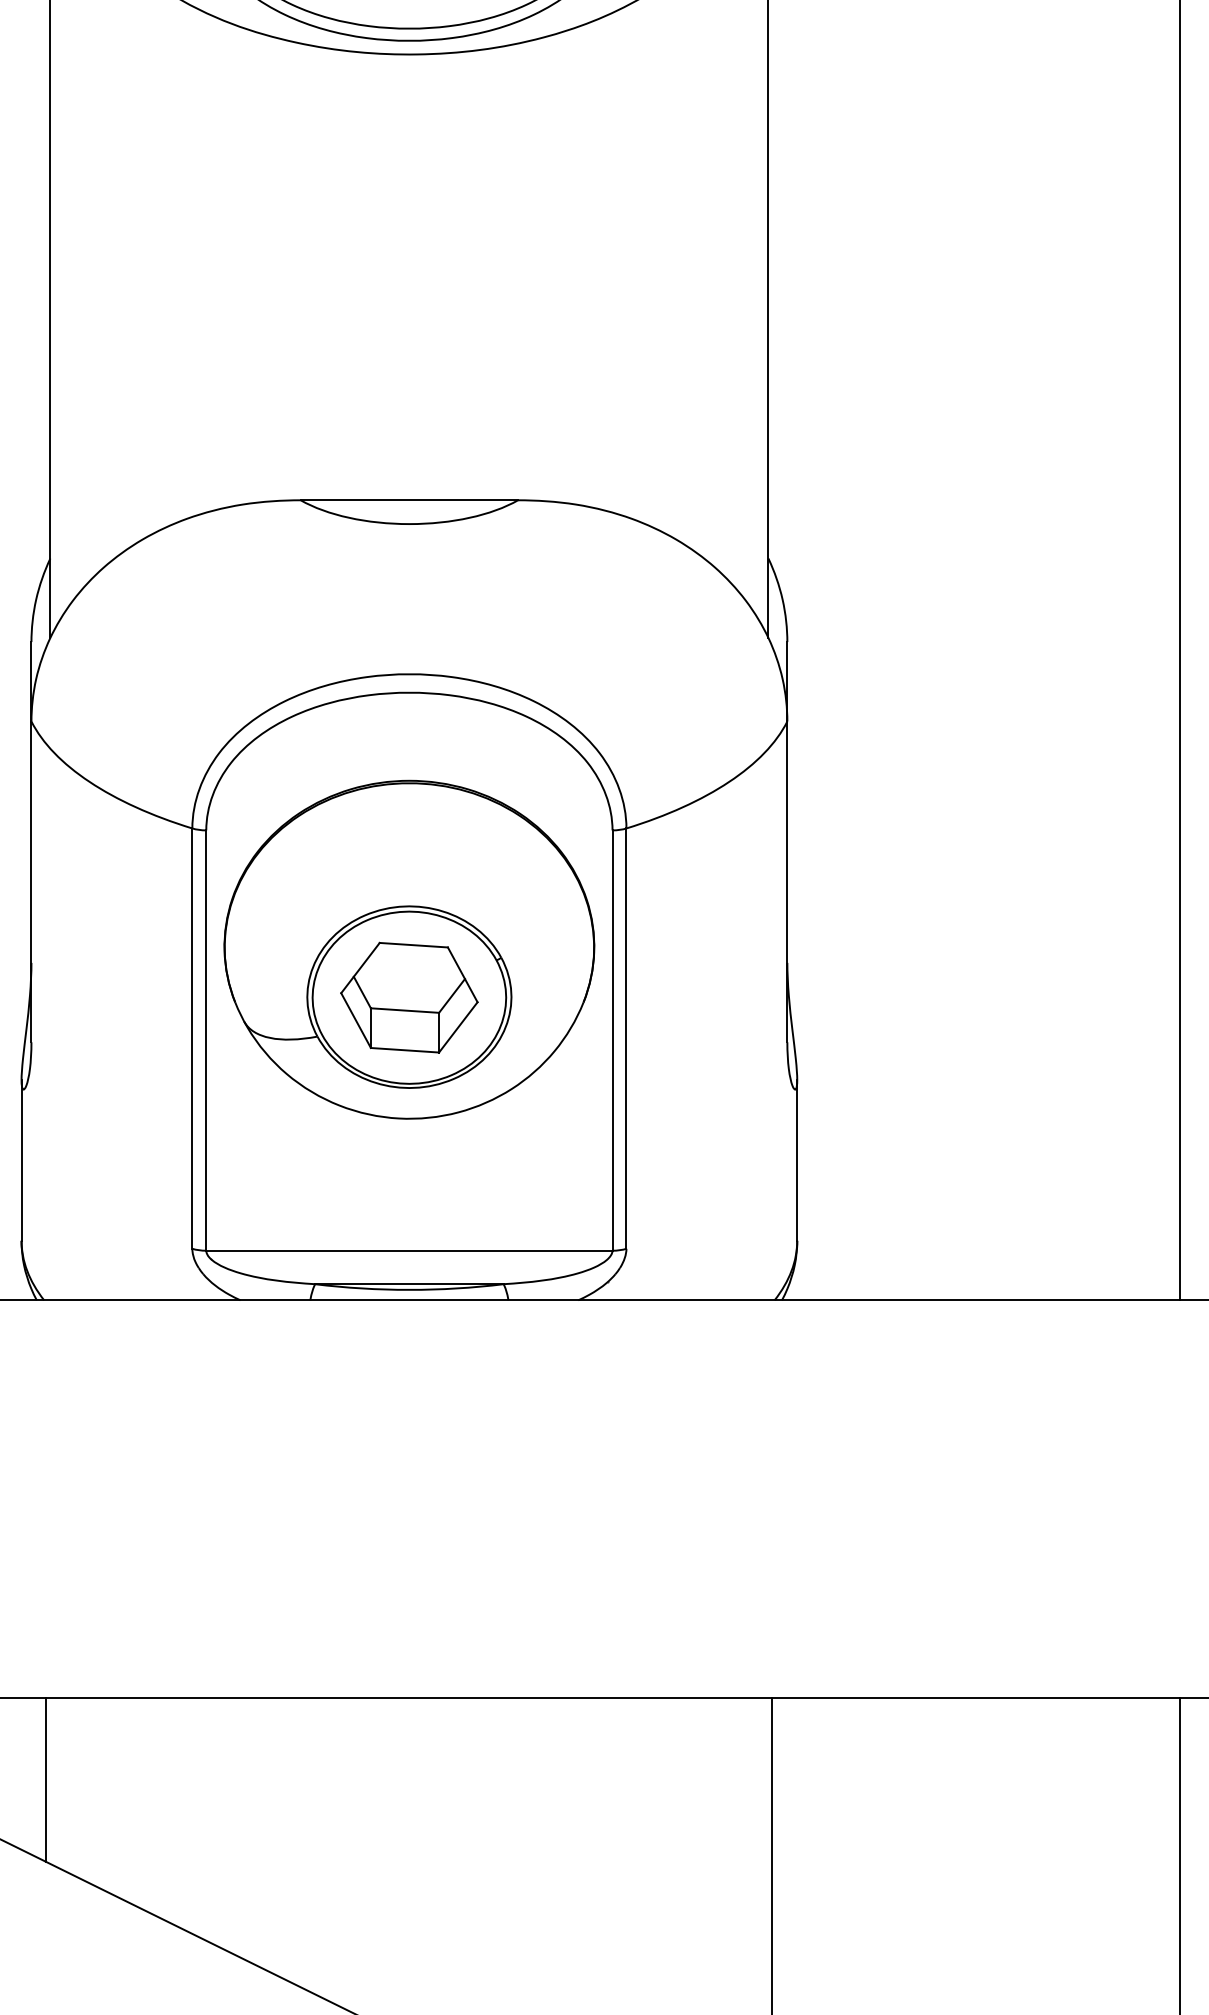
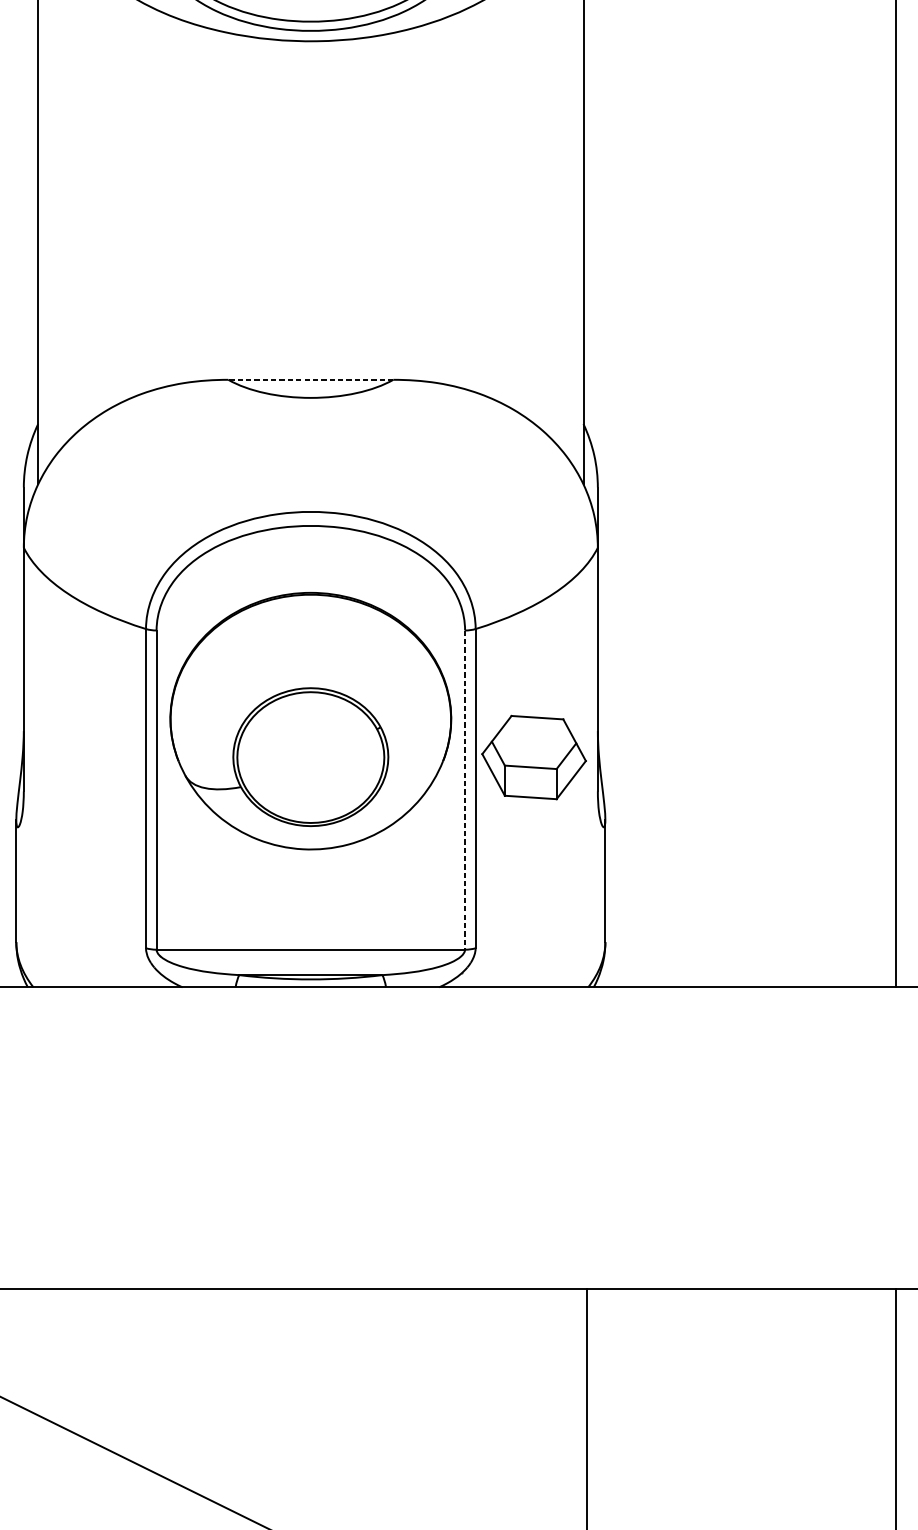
line: (409, 500) -> (310, 379), solid -> dashed
part: (409, 997) -> (534, 757), moved
line: (612, 1041) -> (465, 790), solid -> dashed
line: (46, 1780) -> (35, 1352), removed

